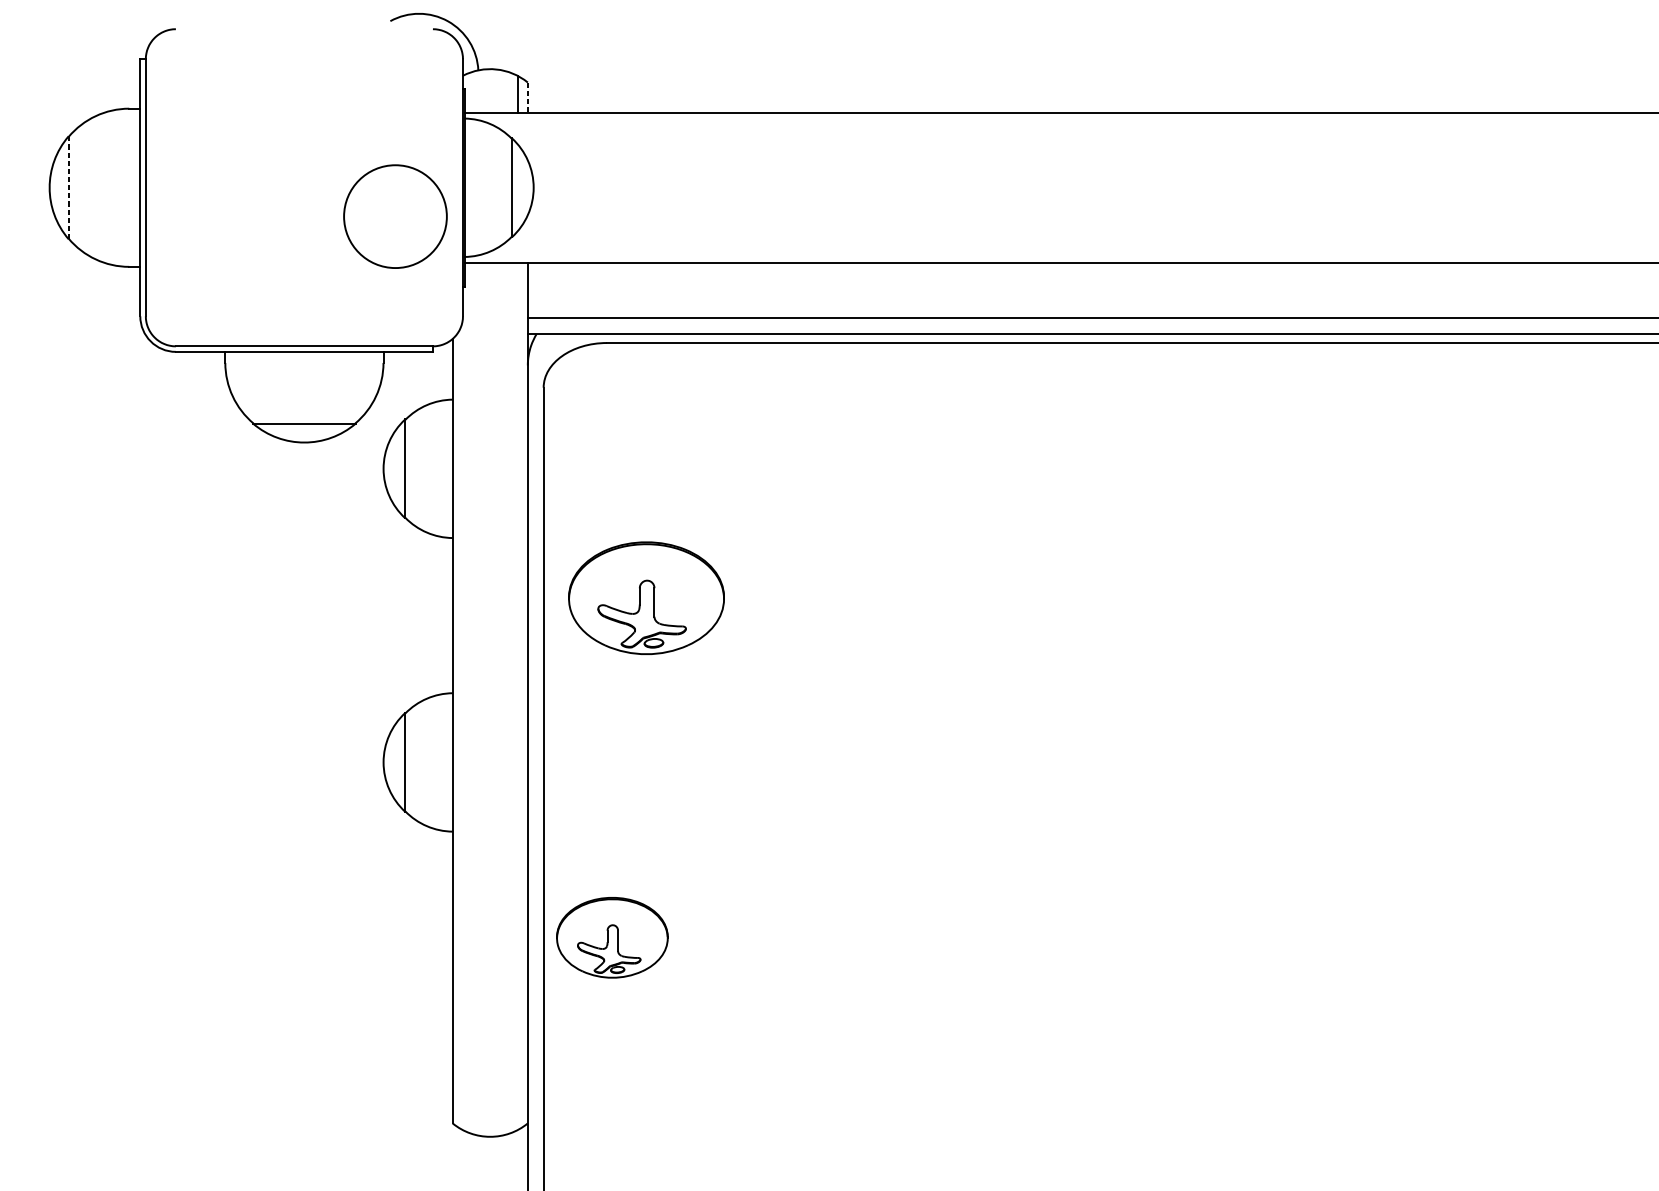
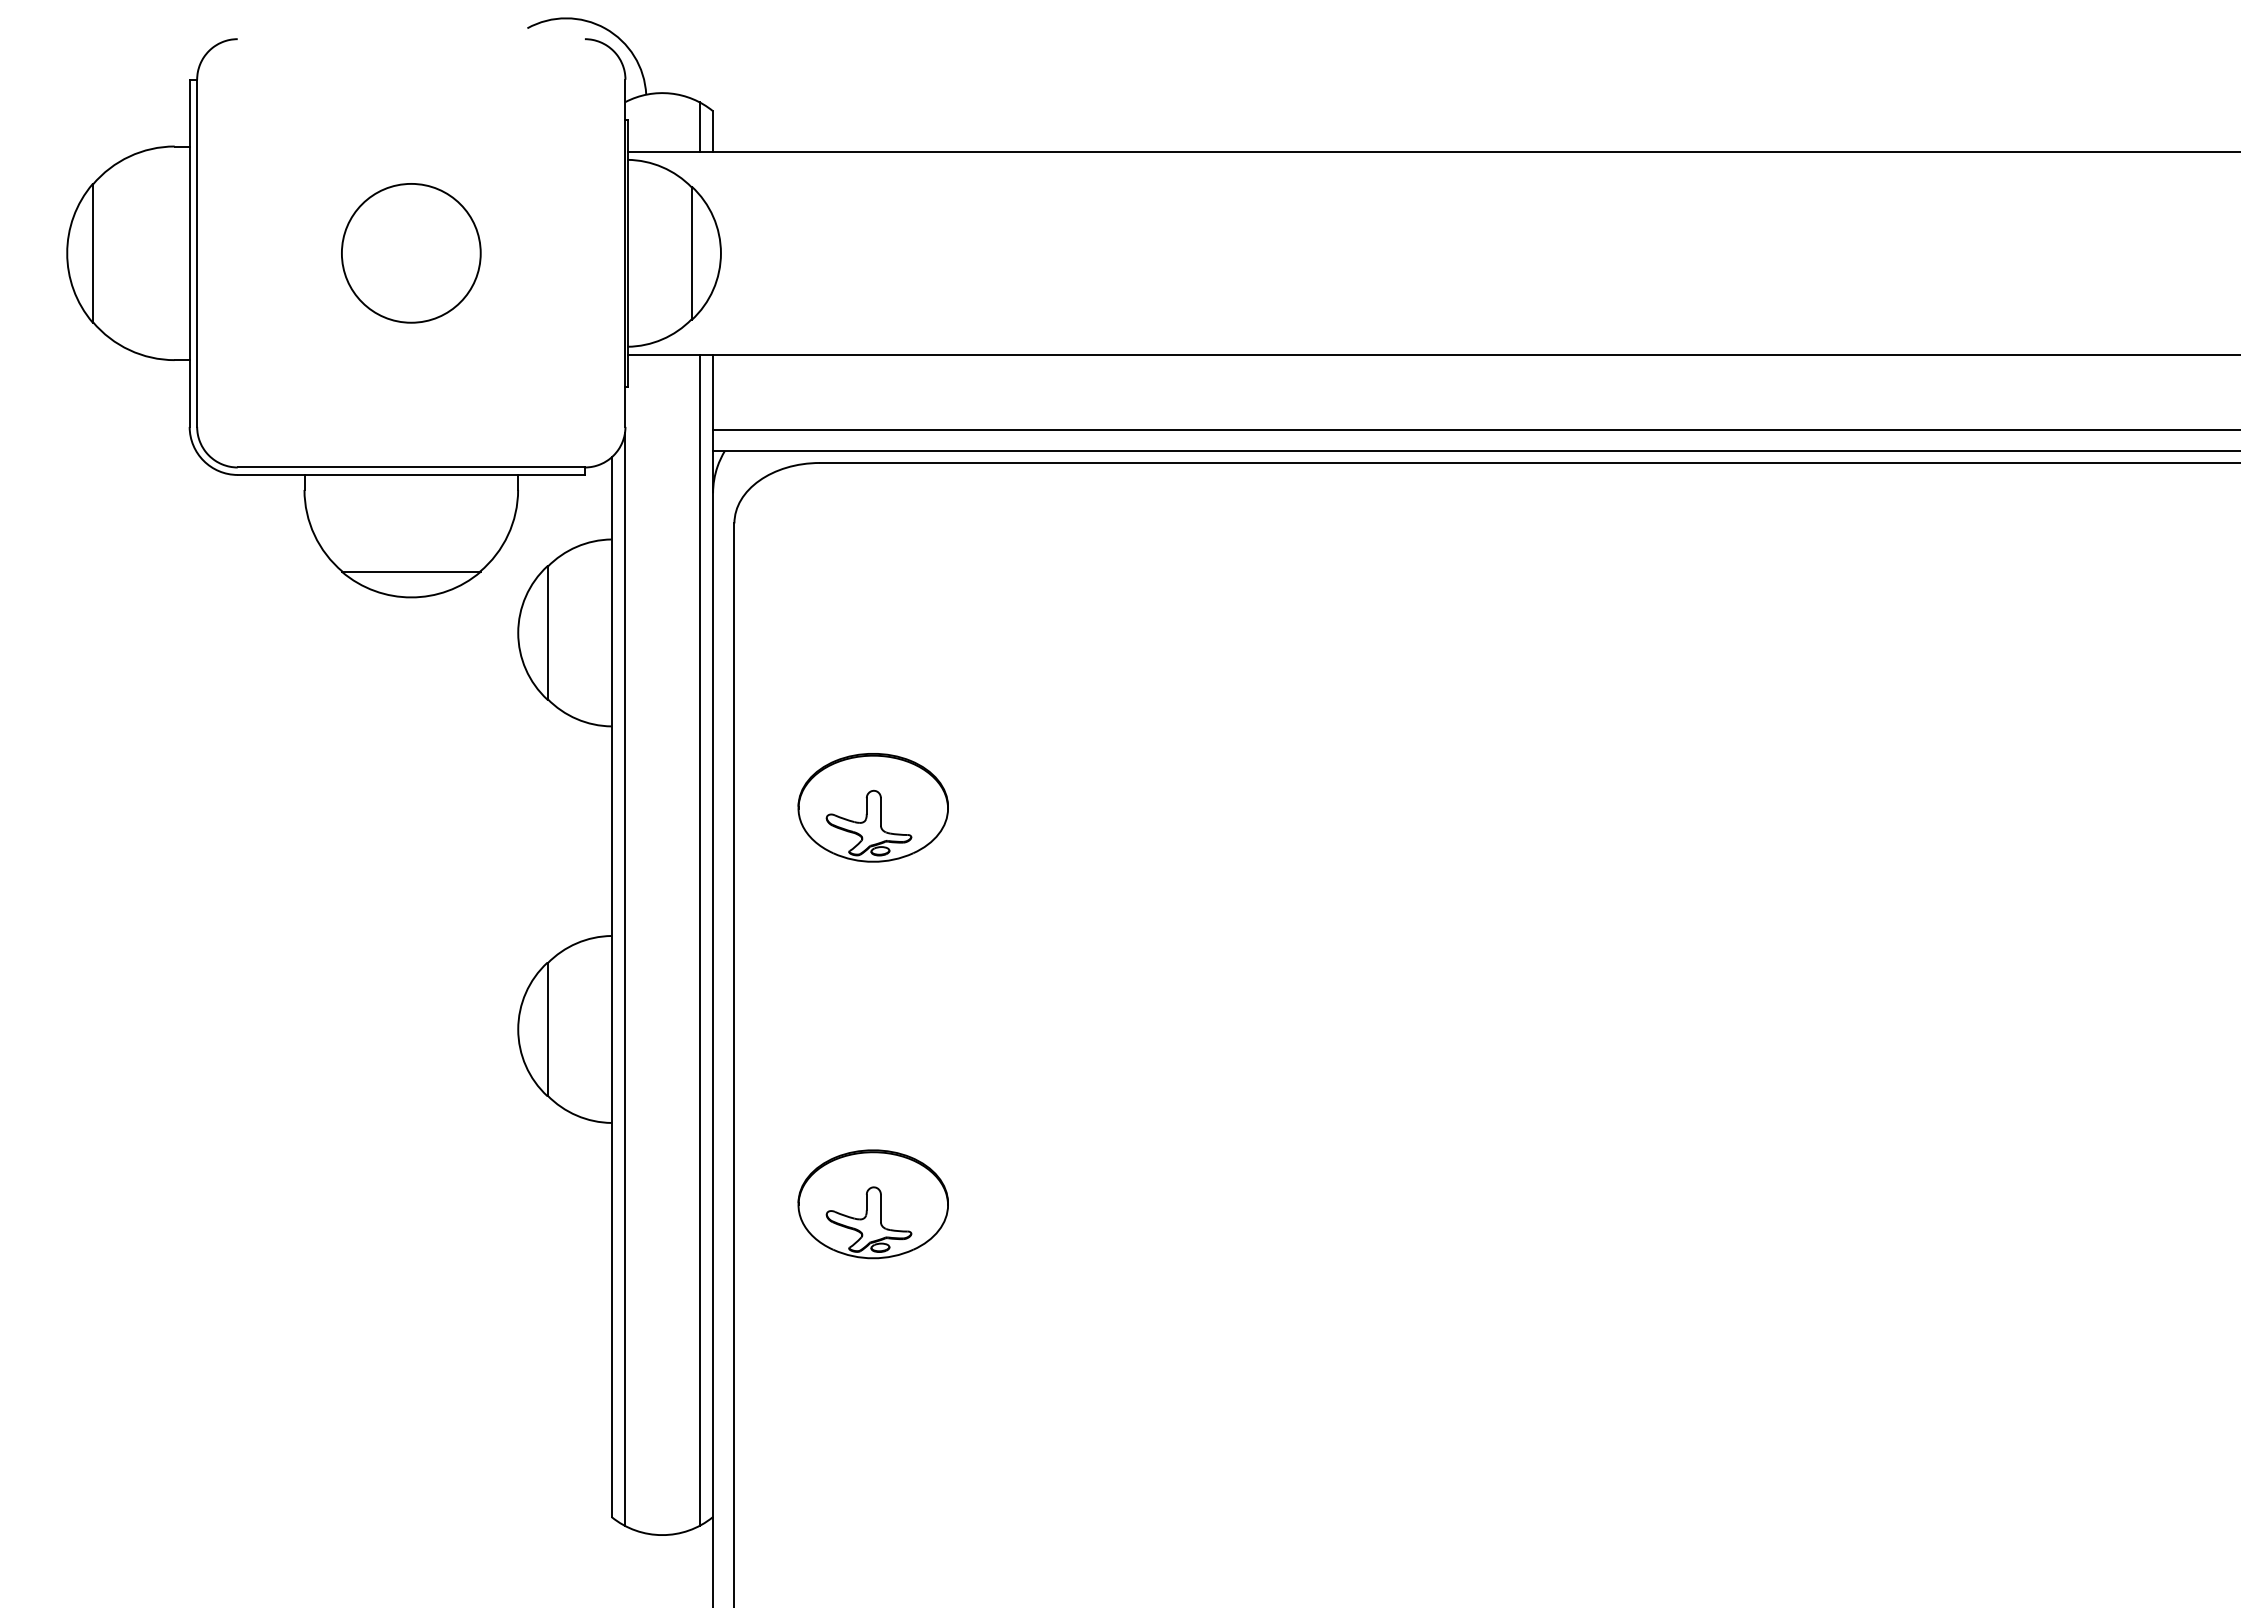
line: (528, 98) -> (713, 132), dashed -> solid
line: (68, 187) -> (92, 252), dashed -> solid
circle: (395, 216) -> (411, 253), moved
part: (645, 598) -> (872, 807), size x0.71
line: (517, 695) -> (699, 939), added
line: (462, 725) -> (624, 979), added
part: (611, 937) -> (872, 1204), moved

